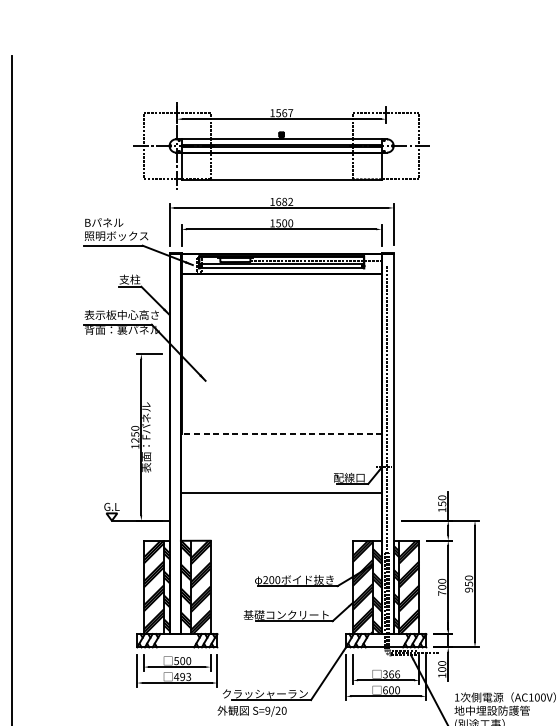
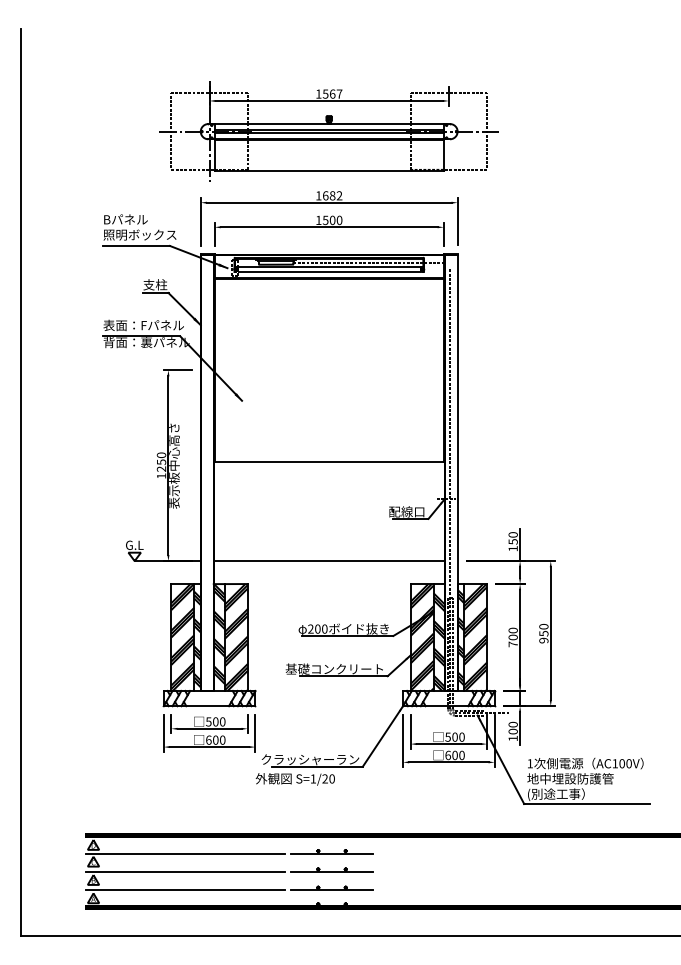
text: (127, 315) -> (152, 325), 表示板中心高さ -> 表面：Fパネル
line: (281, 433) -> (328, 461), dashed -> solid
text: (146, 437) -> (174, 465), 表面：Fパネル -> 表示板中心高さ
line: (281, 493) -> (328, 561), moved
text: (390, 673) -> (454, 736), 366 -> 500
text: (182, 676) -> (215, 739), 493 -> 600
text: (267, 710) -> (313, 778), S=9/20 -> S=1/20

